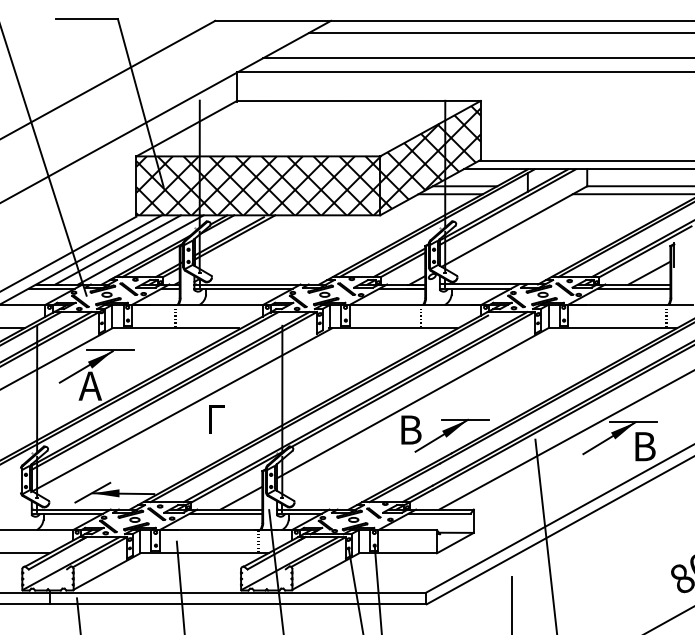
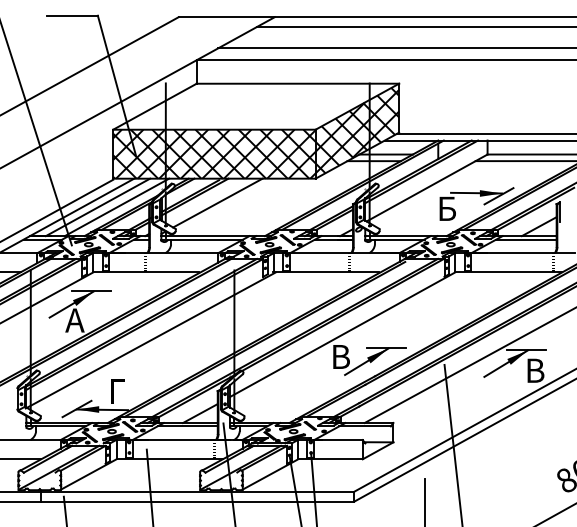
line: (262, 244) -> (217, 202), added
part: (582, 245) -> (483, 203), added
text: (216, 419) -> (117, 391), moved

